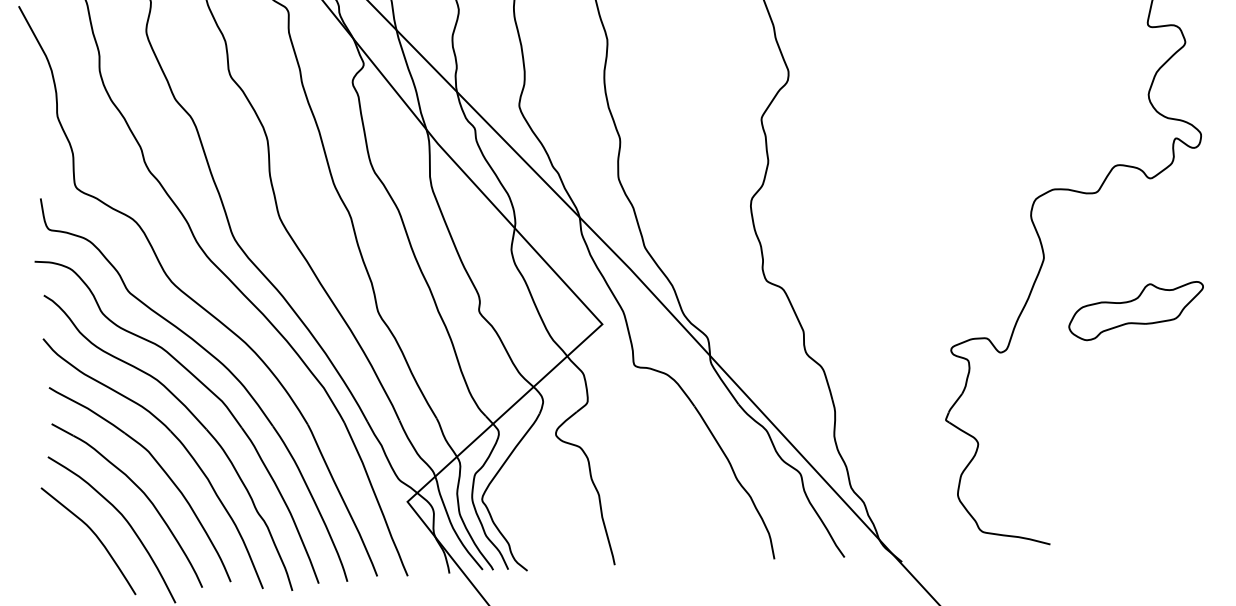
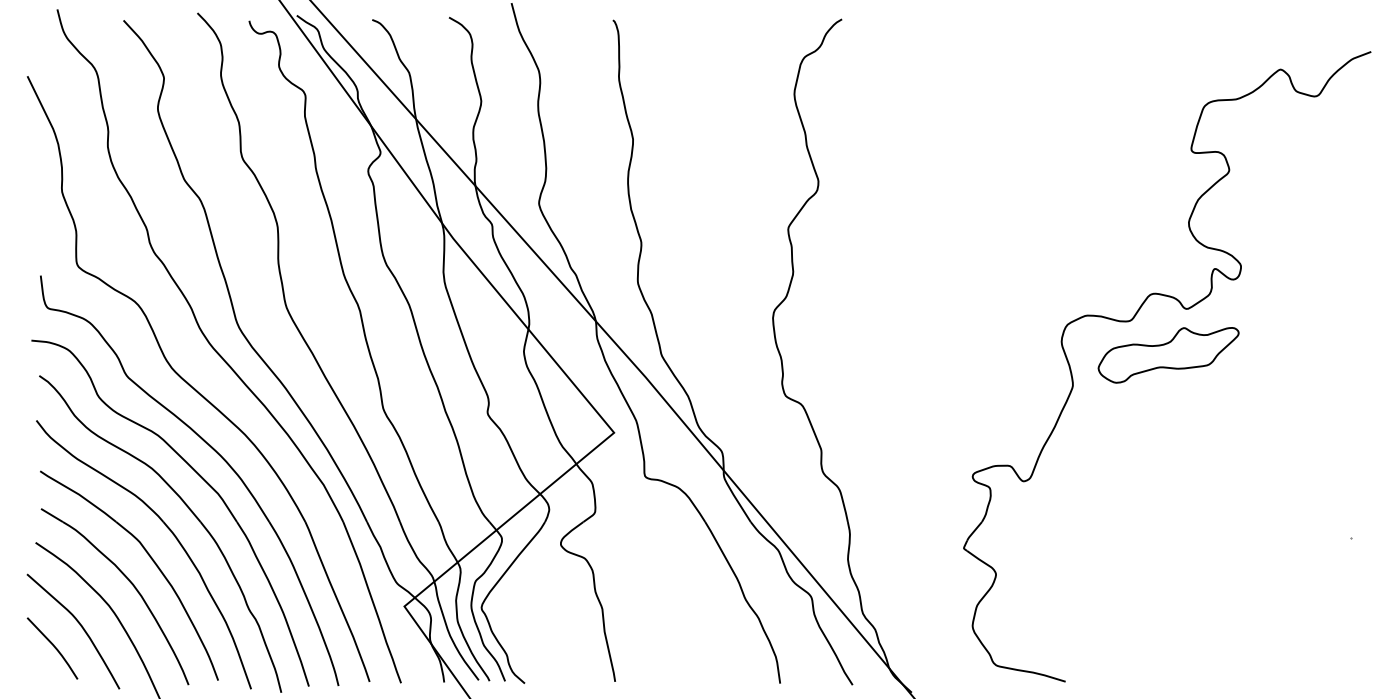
part: (1136, 311) -> (1168, 355), moved
curve: (70, 558) -> (54, 648), added

